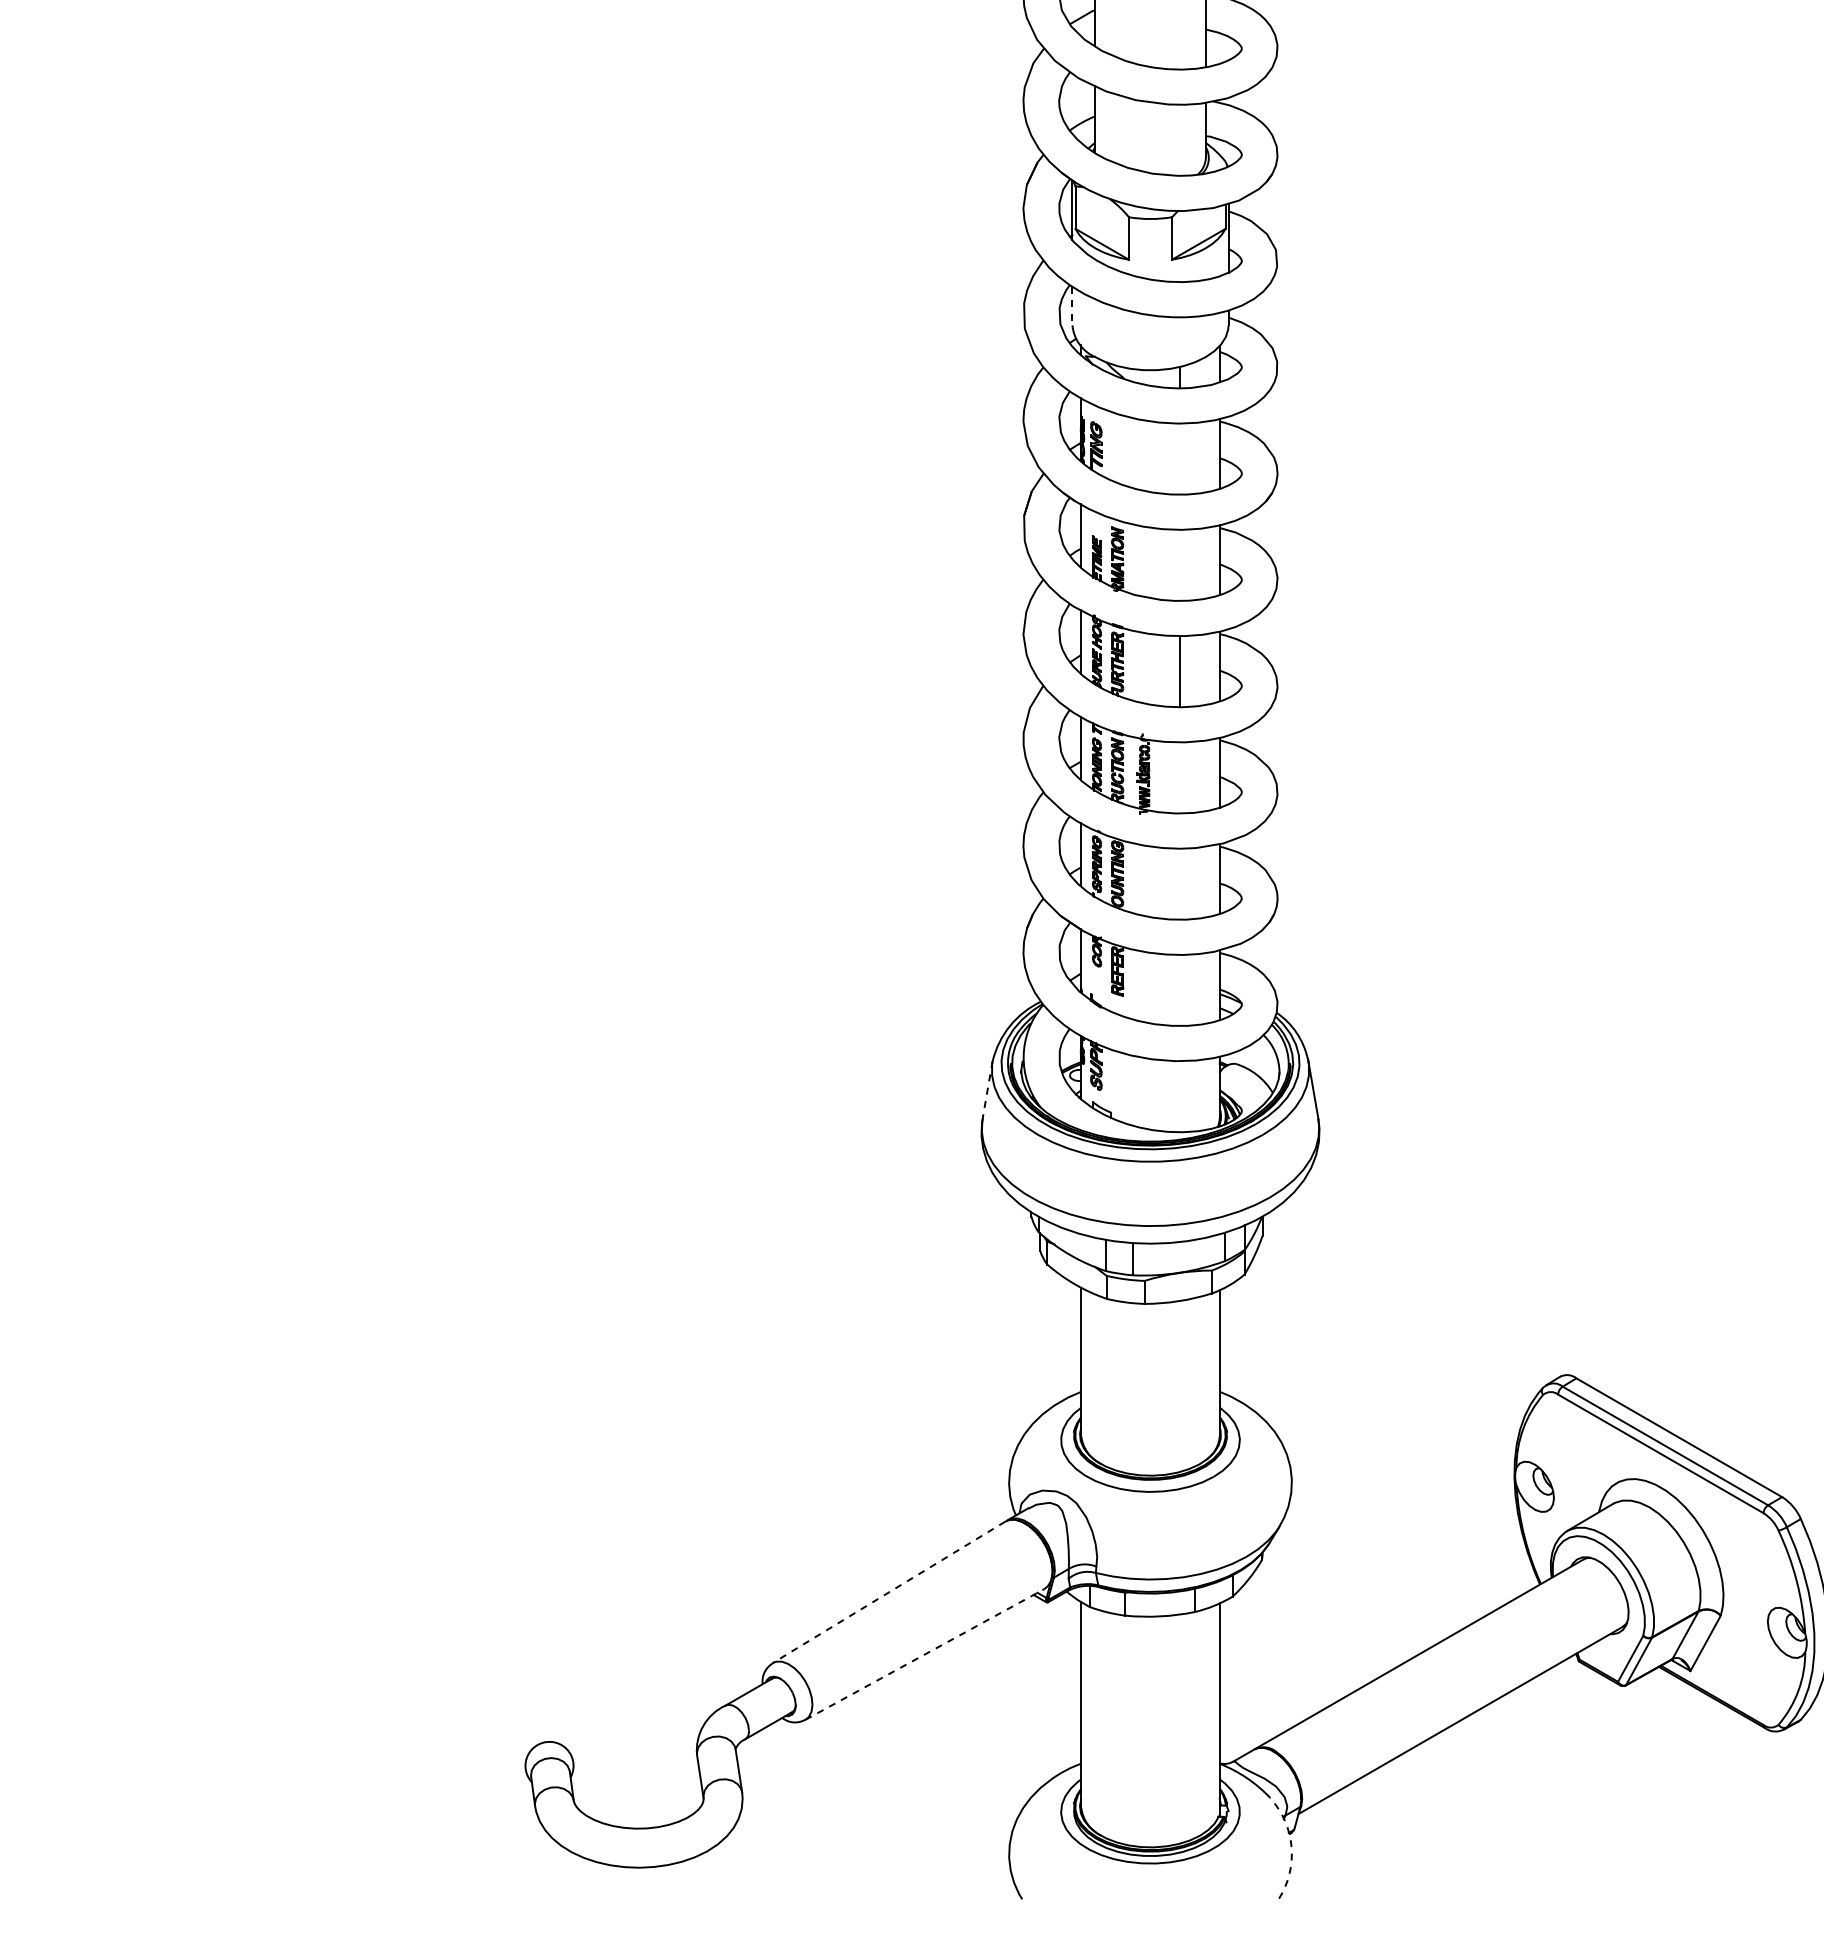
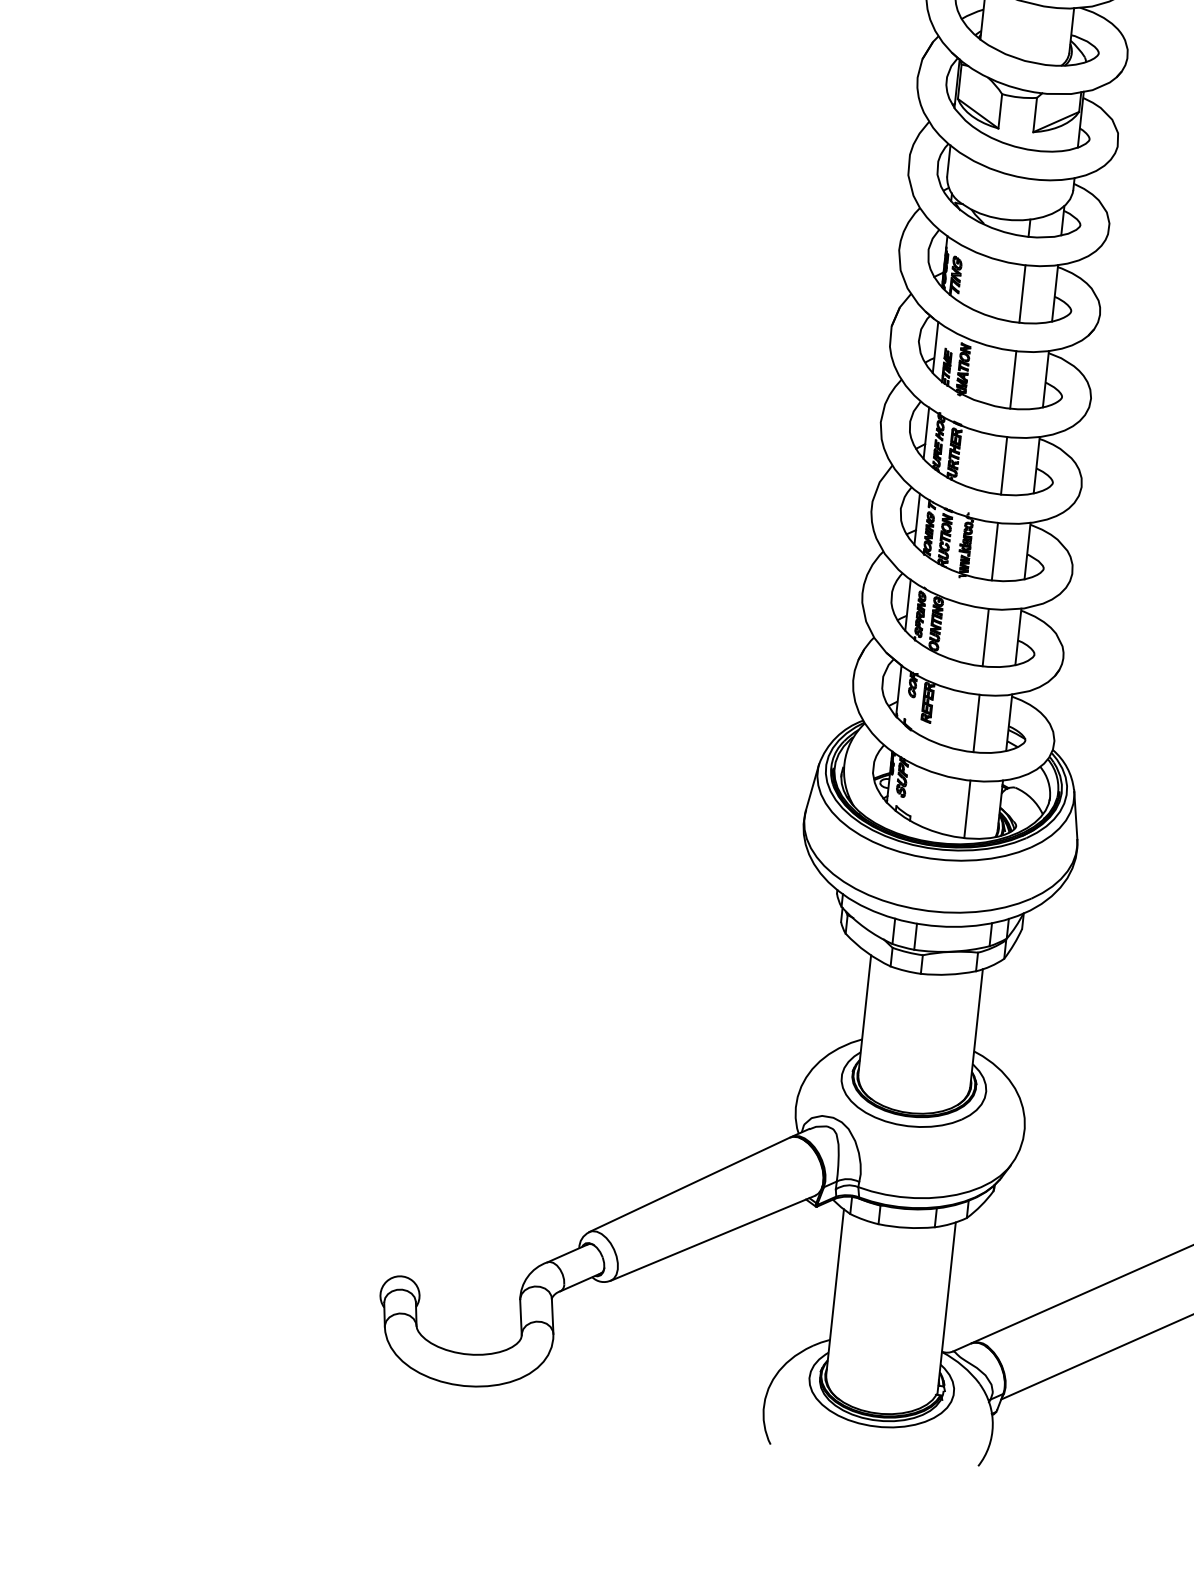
line: (1072, 306) -> (948, 161), dashed -> solid
line: (1179, 458) -> (1022, 293), added
line: (1179, 564) -> (1012, 379), added
line: (1179, 777) -> (994, 551), added
line: (1179, 883) -> (985, 637), added
line: (1179, 989) -> (976, 722), added
line: (987, 1090) -> (812, 787), dashed -> solid
line: (1179, 1096) -> (967, 809), added
line: (888, 1592) -> (688, 1184), dashed -> solid
line: (925, 1654) -> (713, 1238), dashed -> solid
arc: (1291, 1846) -> (992, 1425), dashed -> solid

